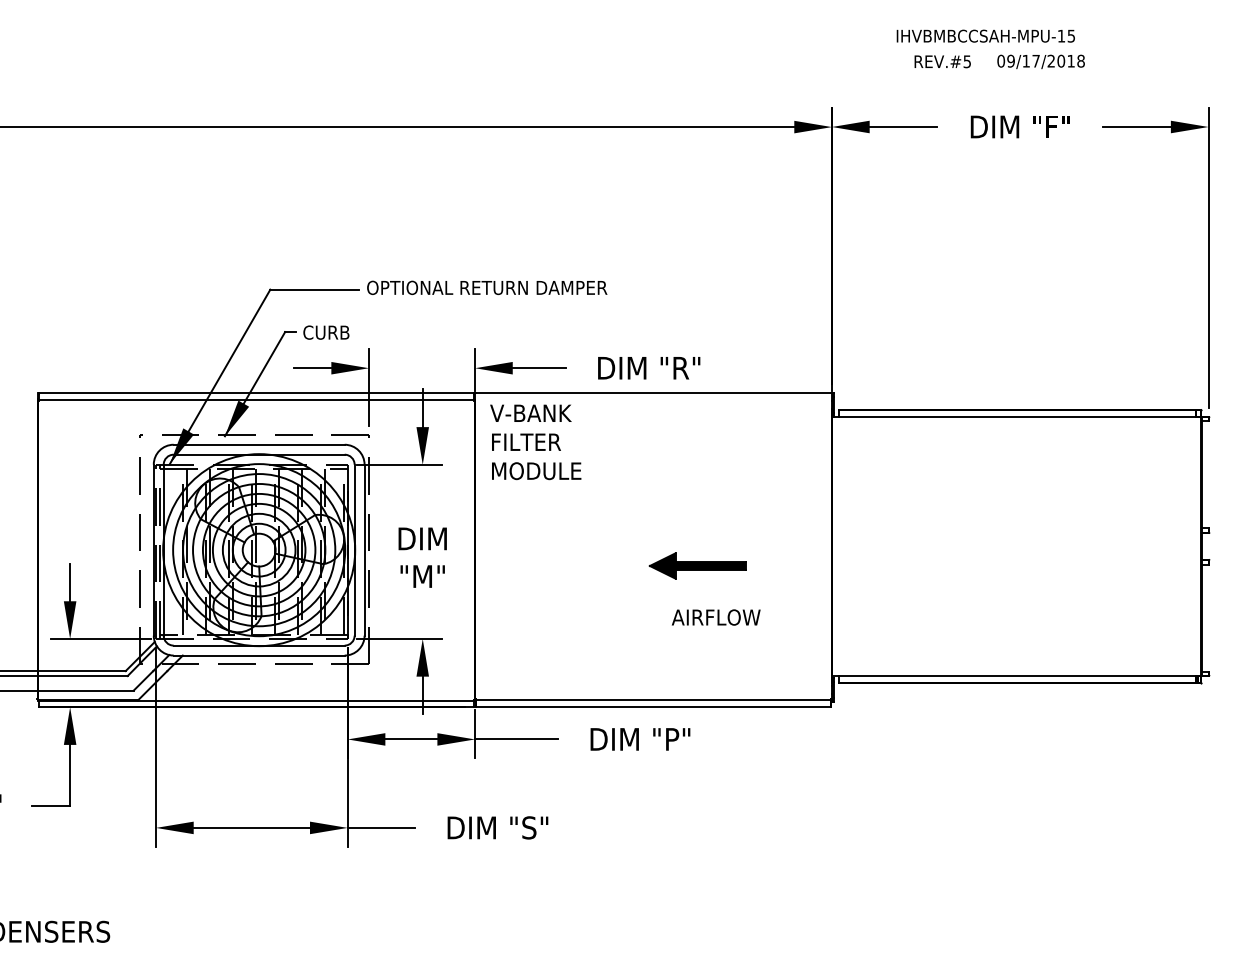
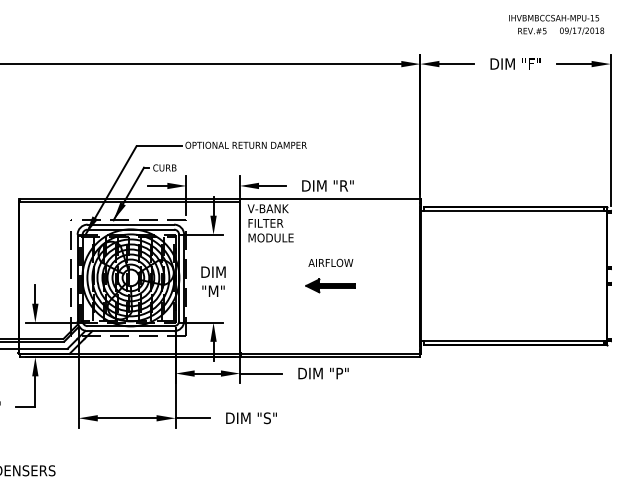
text: (990, 48) -> (556, 24), moved
part: (697, 565) -> (330, 285), moved
text: (715, 616) -> (330, 262), moved

